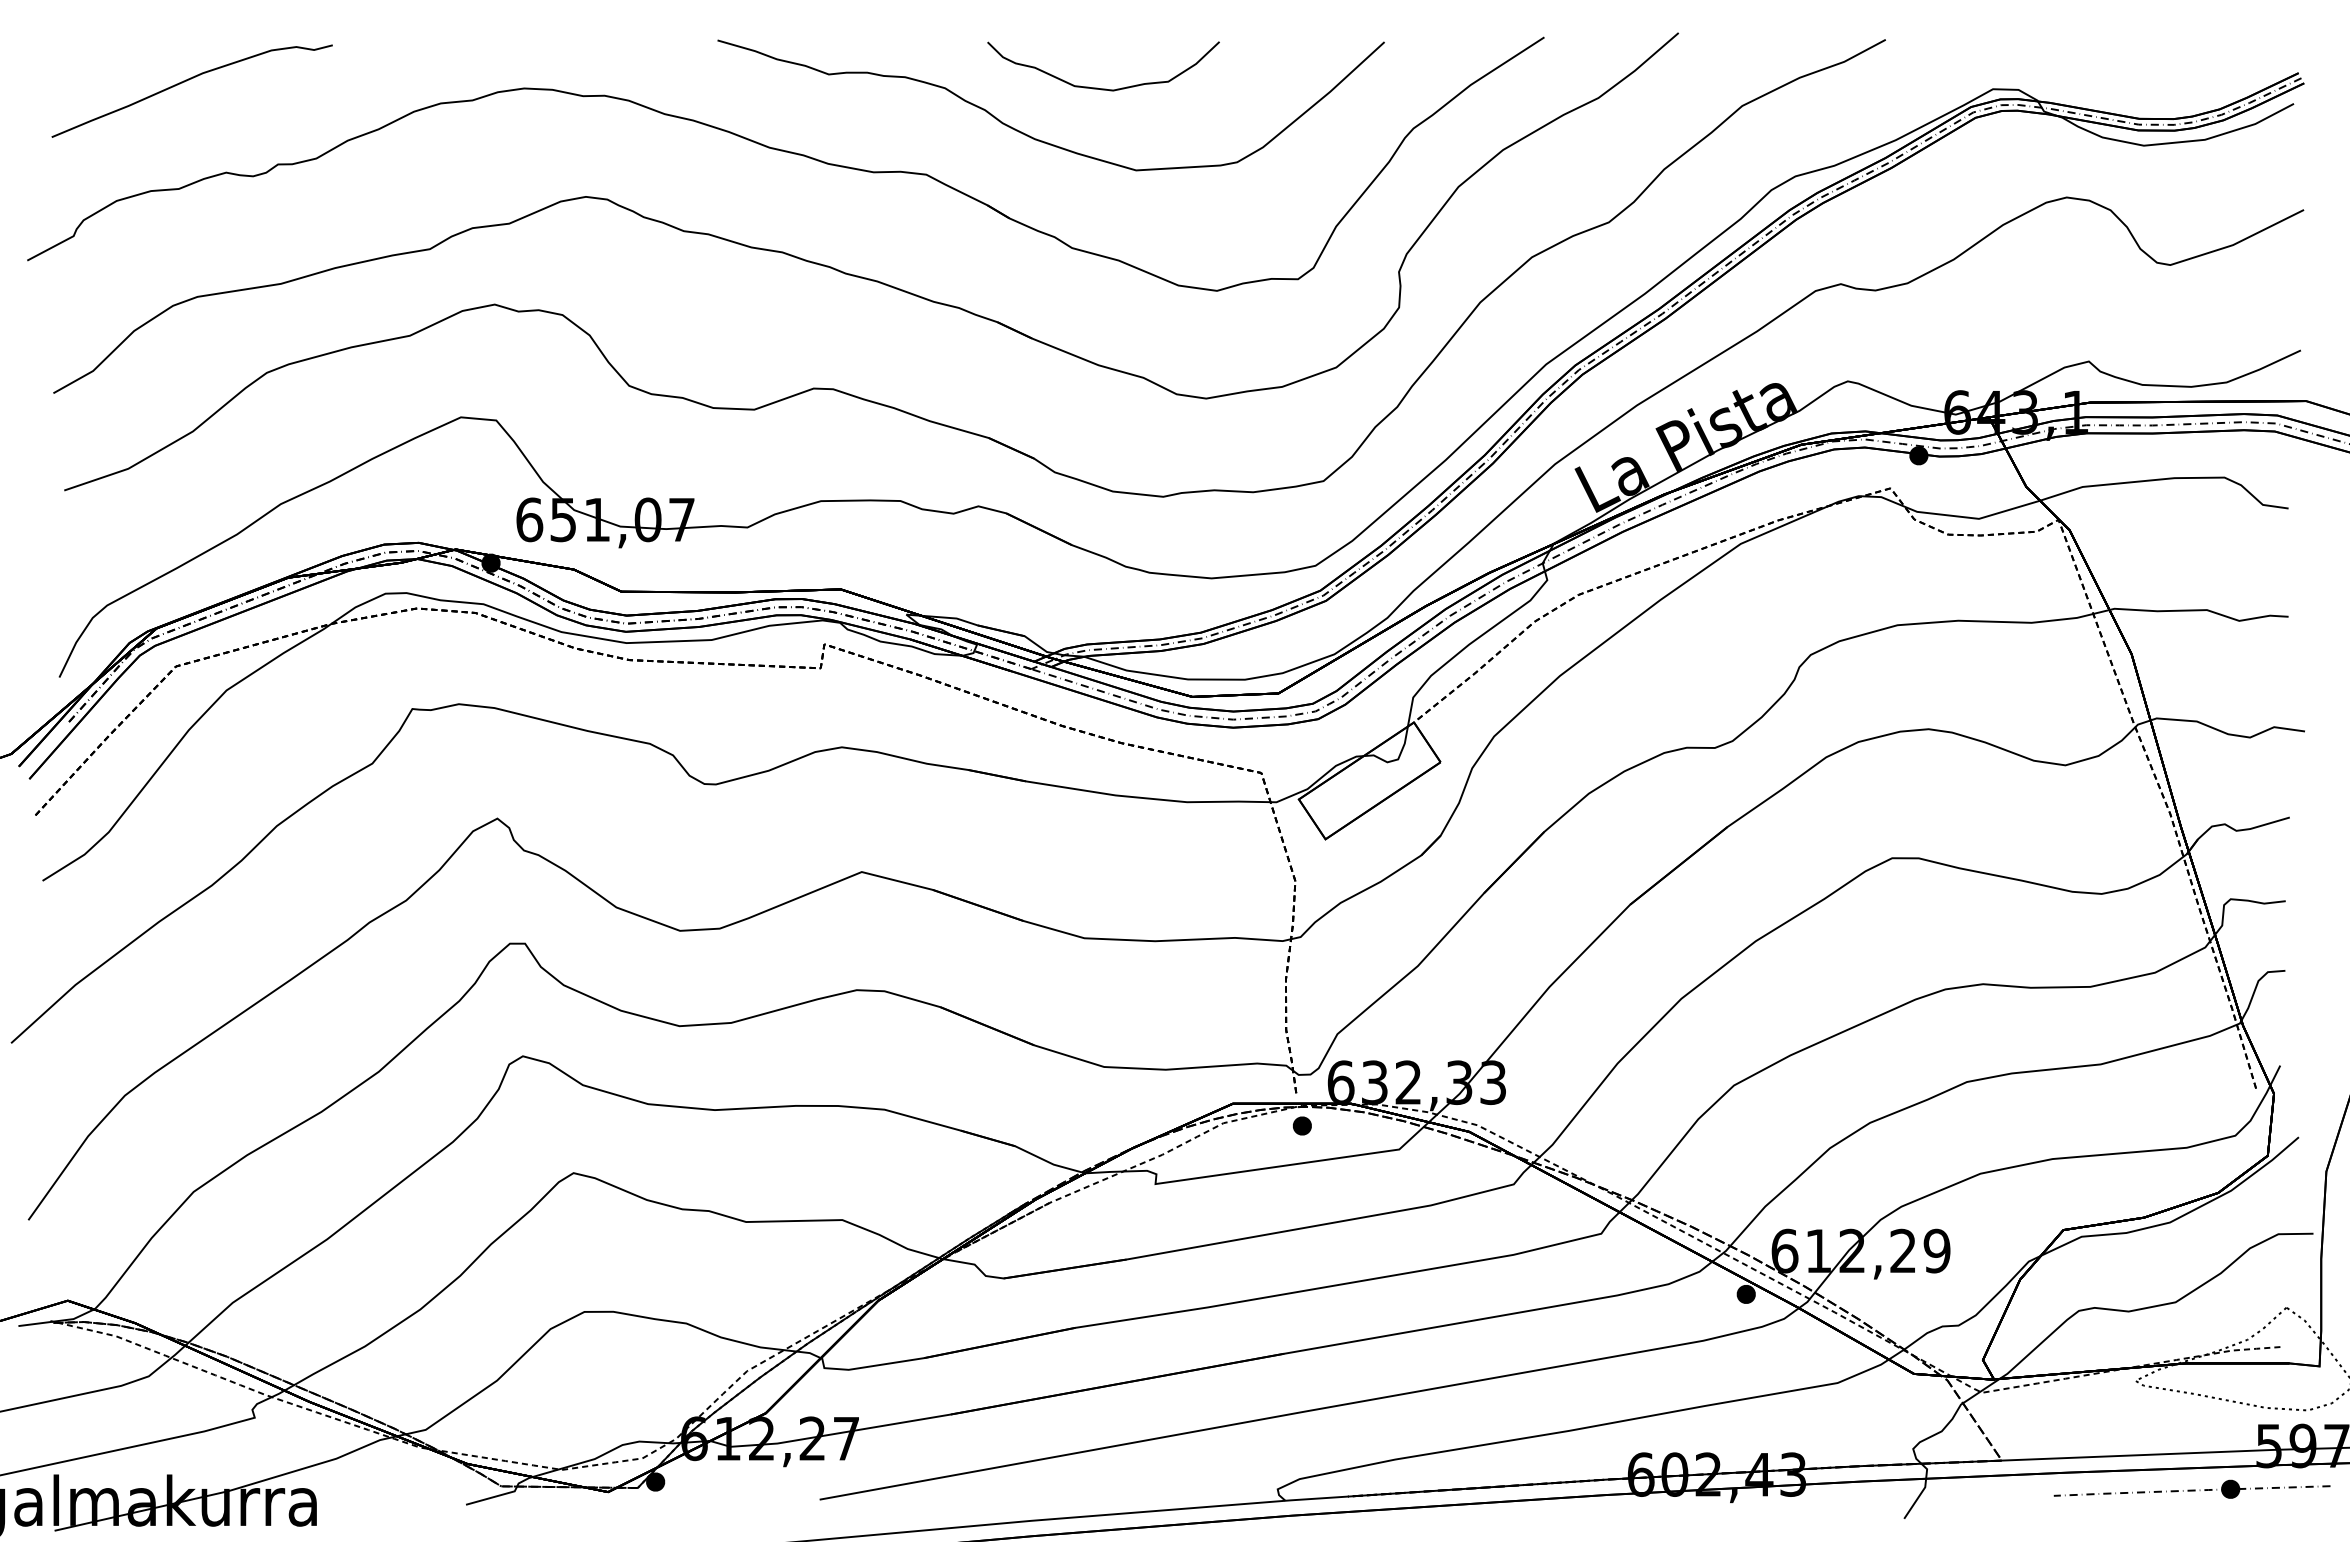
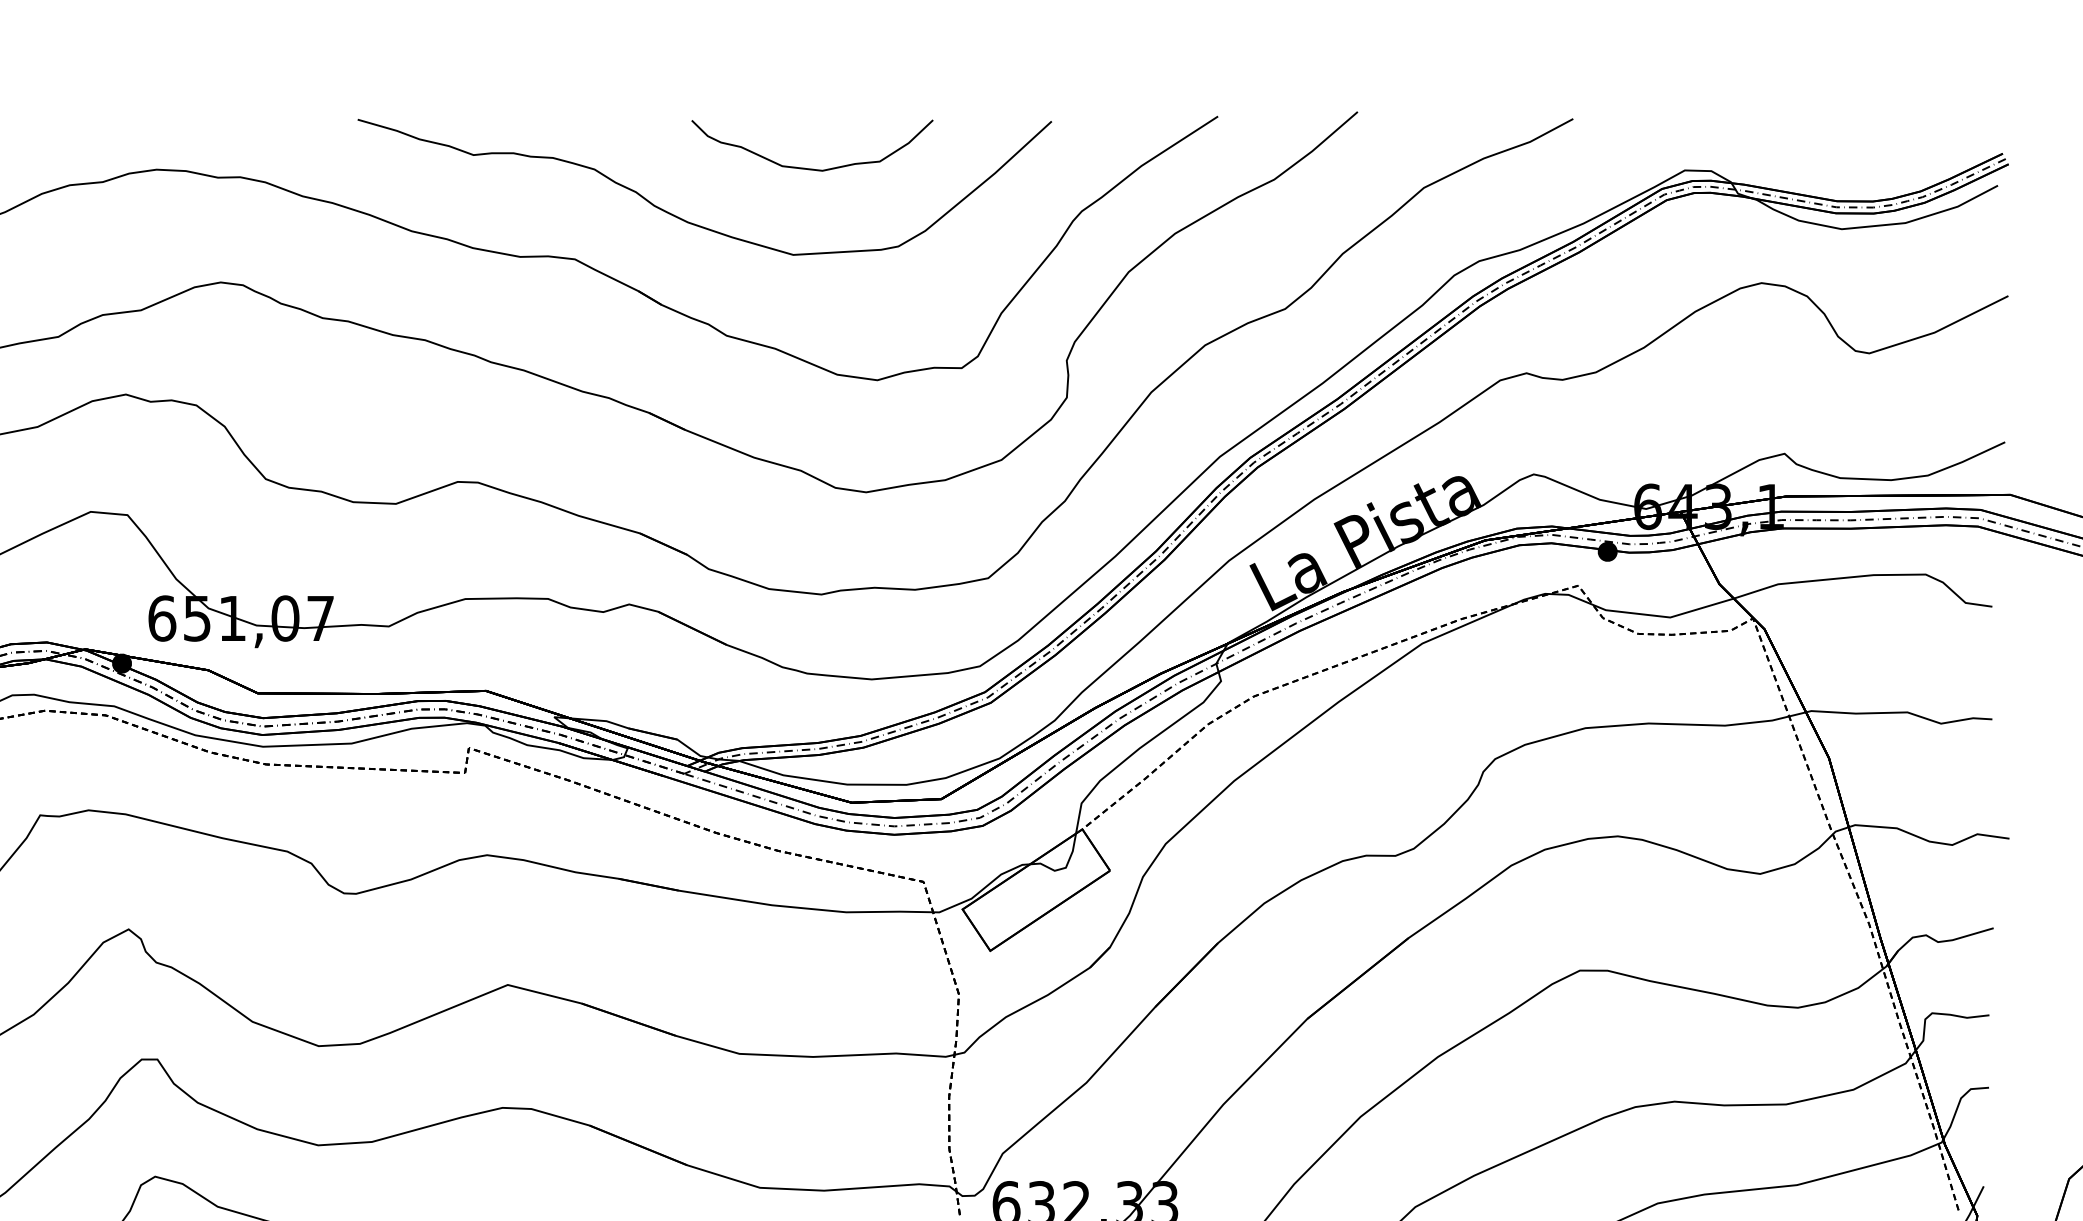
curve: (1097, 87) -> (806, 167), moved

